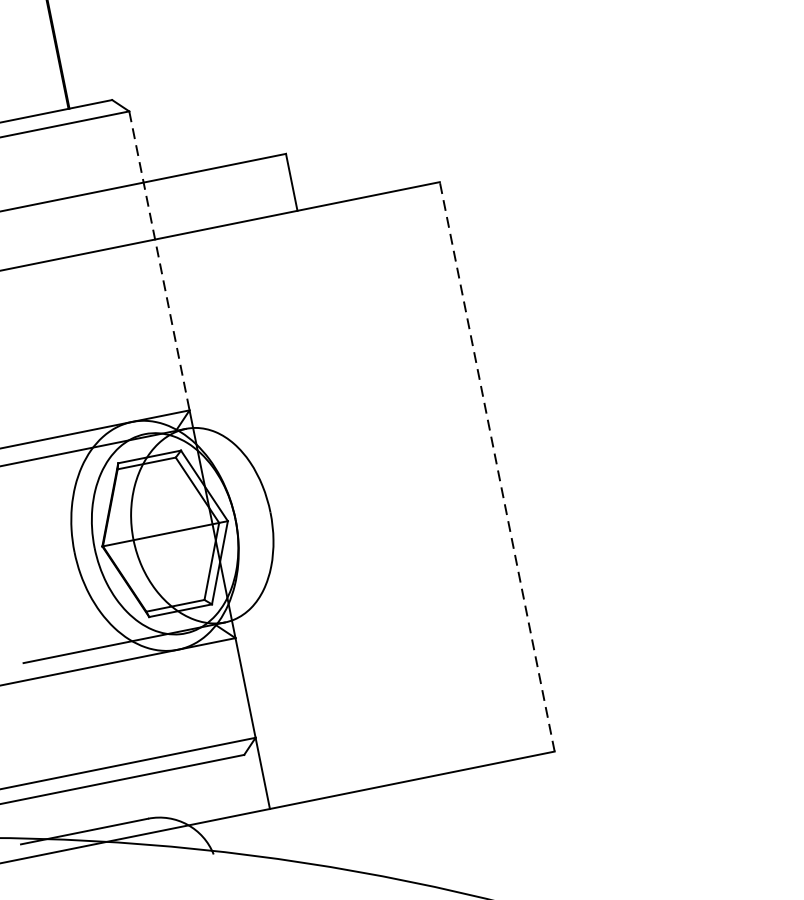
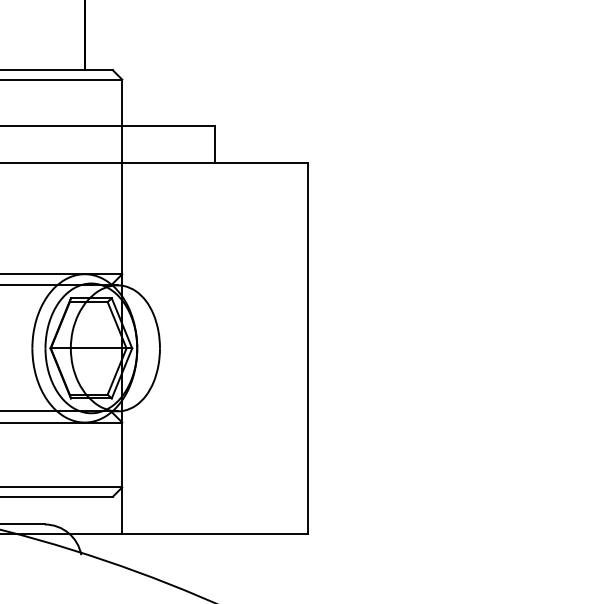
line: (160, 261) -> (122, 177), dashed -> solid
line: (496, 465) -> (307, 347), dashed -> solid

